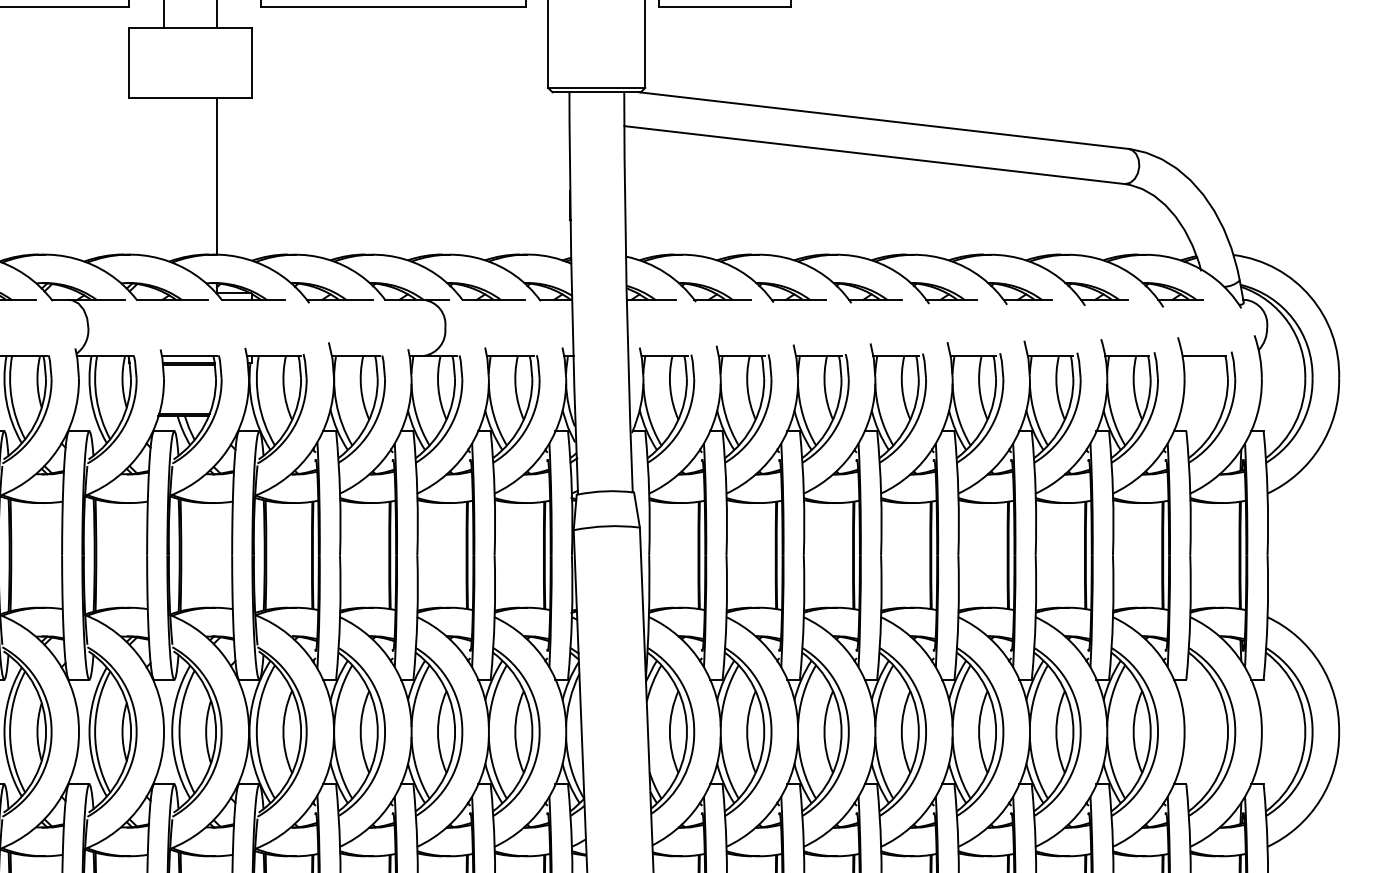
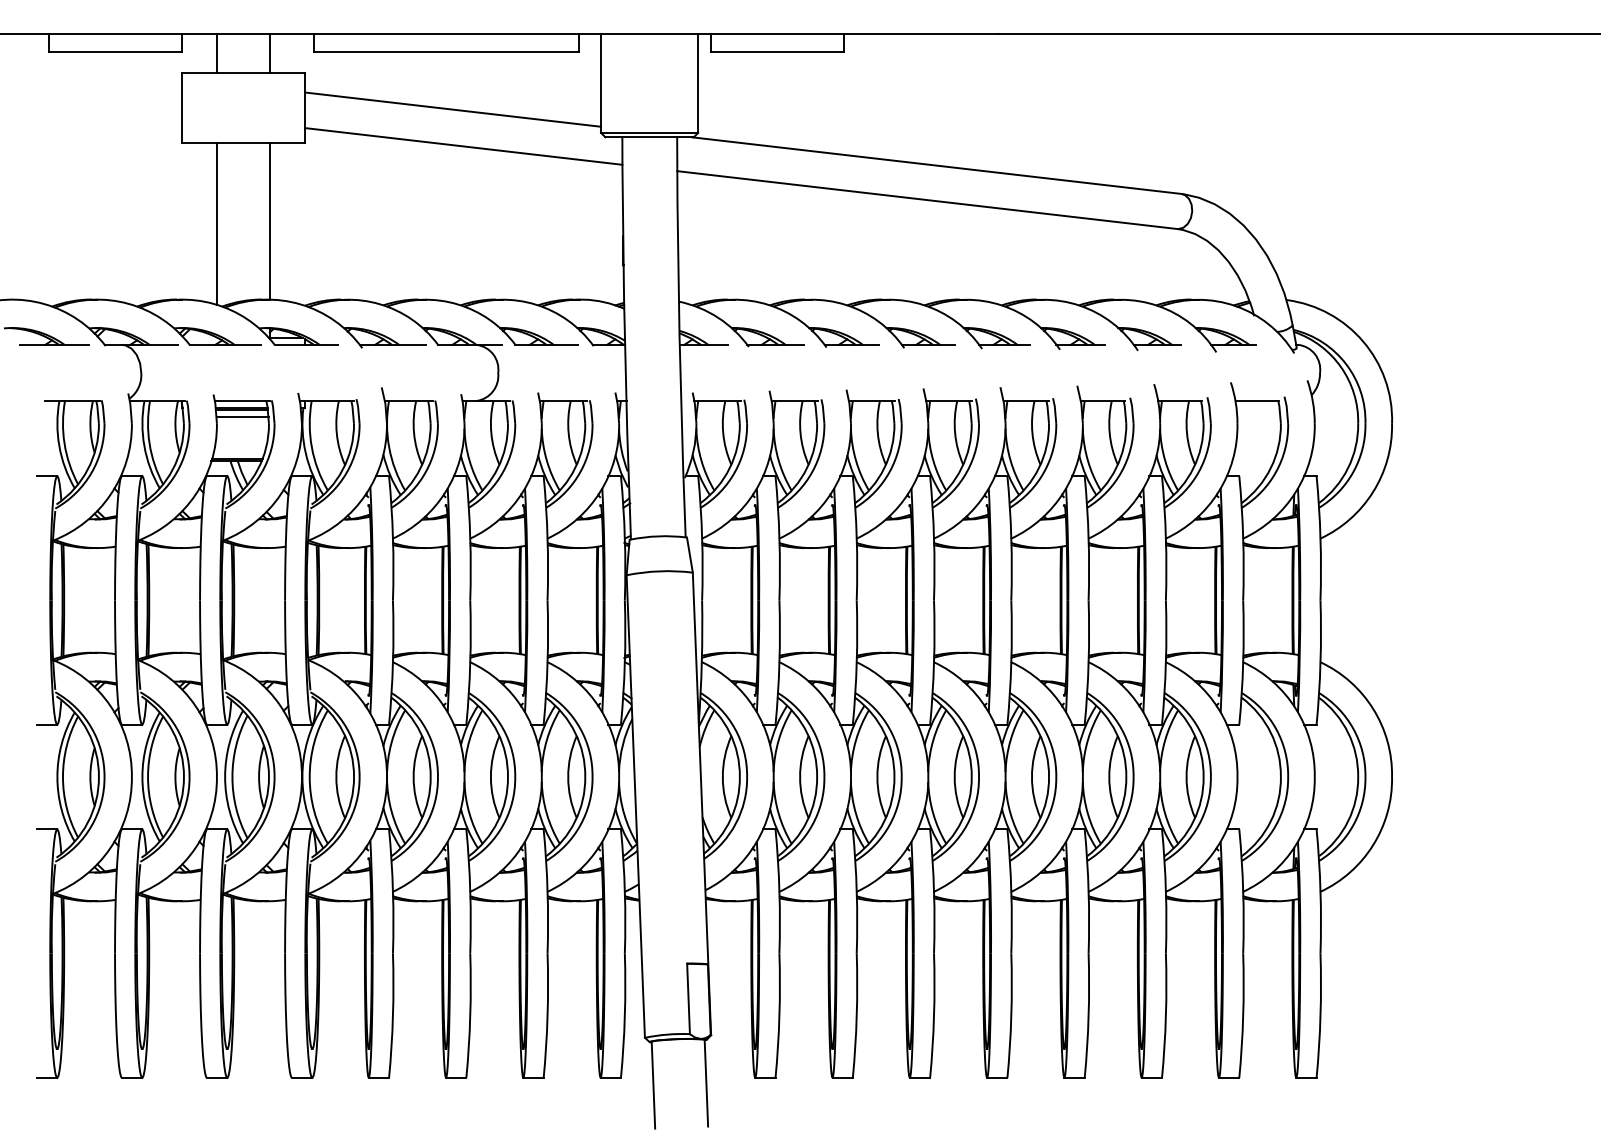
line: (400, 64) -> (453, 109), added
line: (410, 101) -> (463, 146), added
line: (163, 178) -> (216, 223), added
line: (189, 372) -> (242, 417), added

